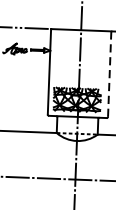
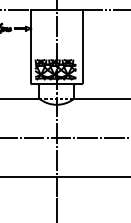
line: (109, 73) -> (82, 46), dashed -> solid

